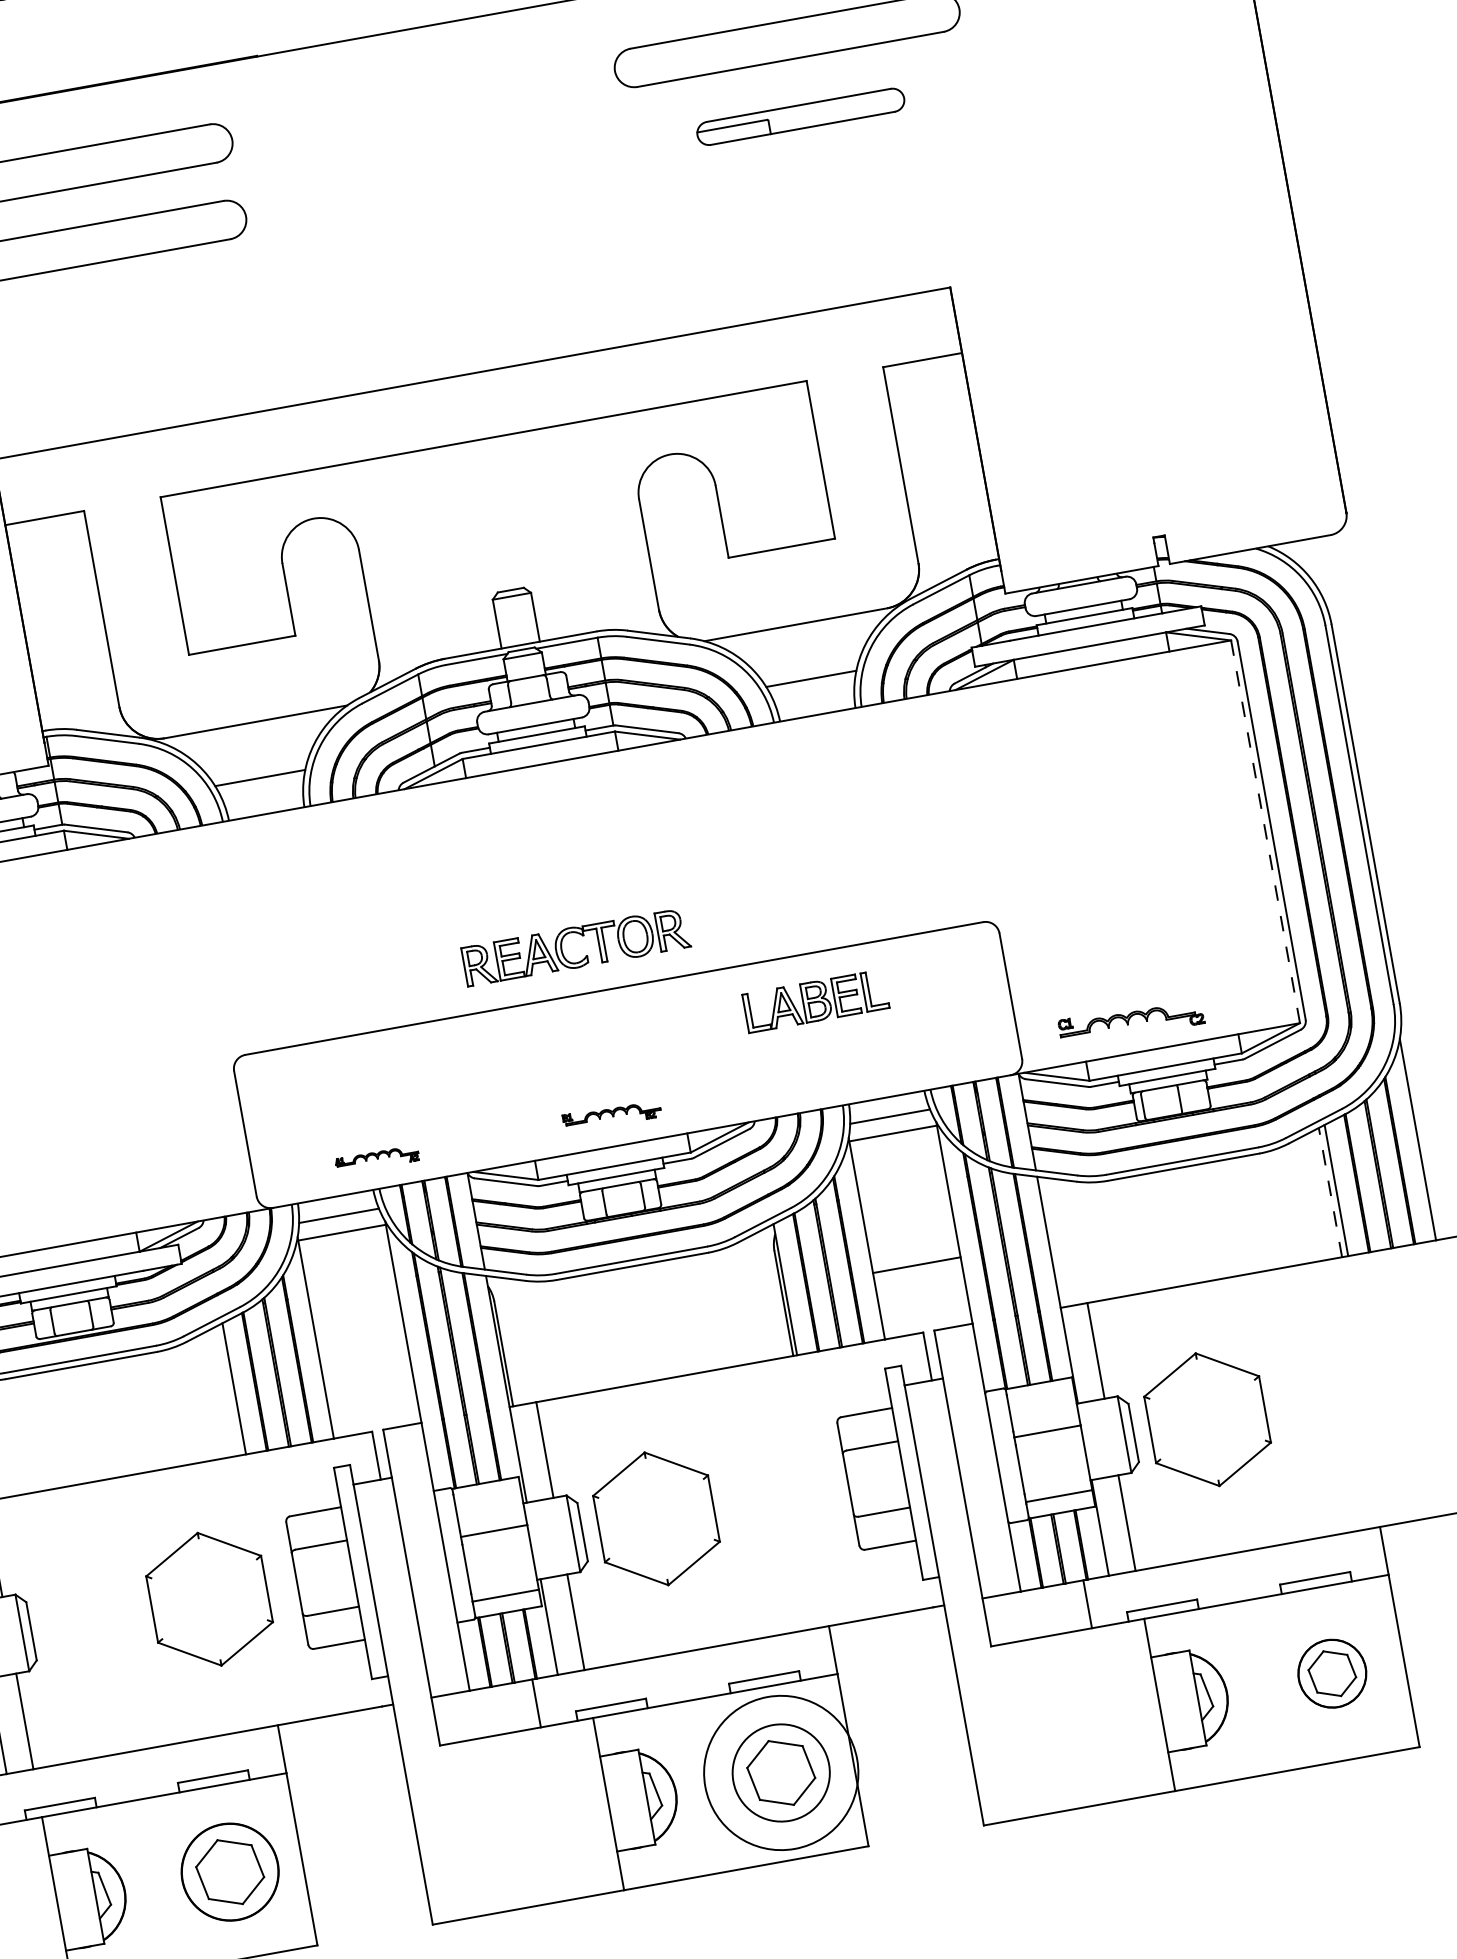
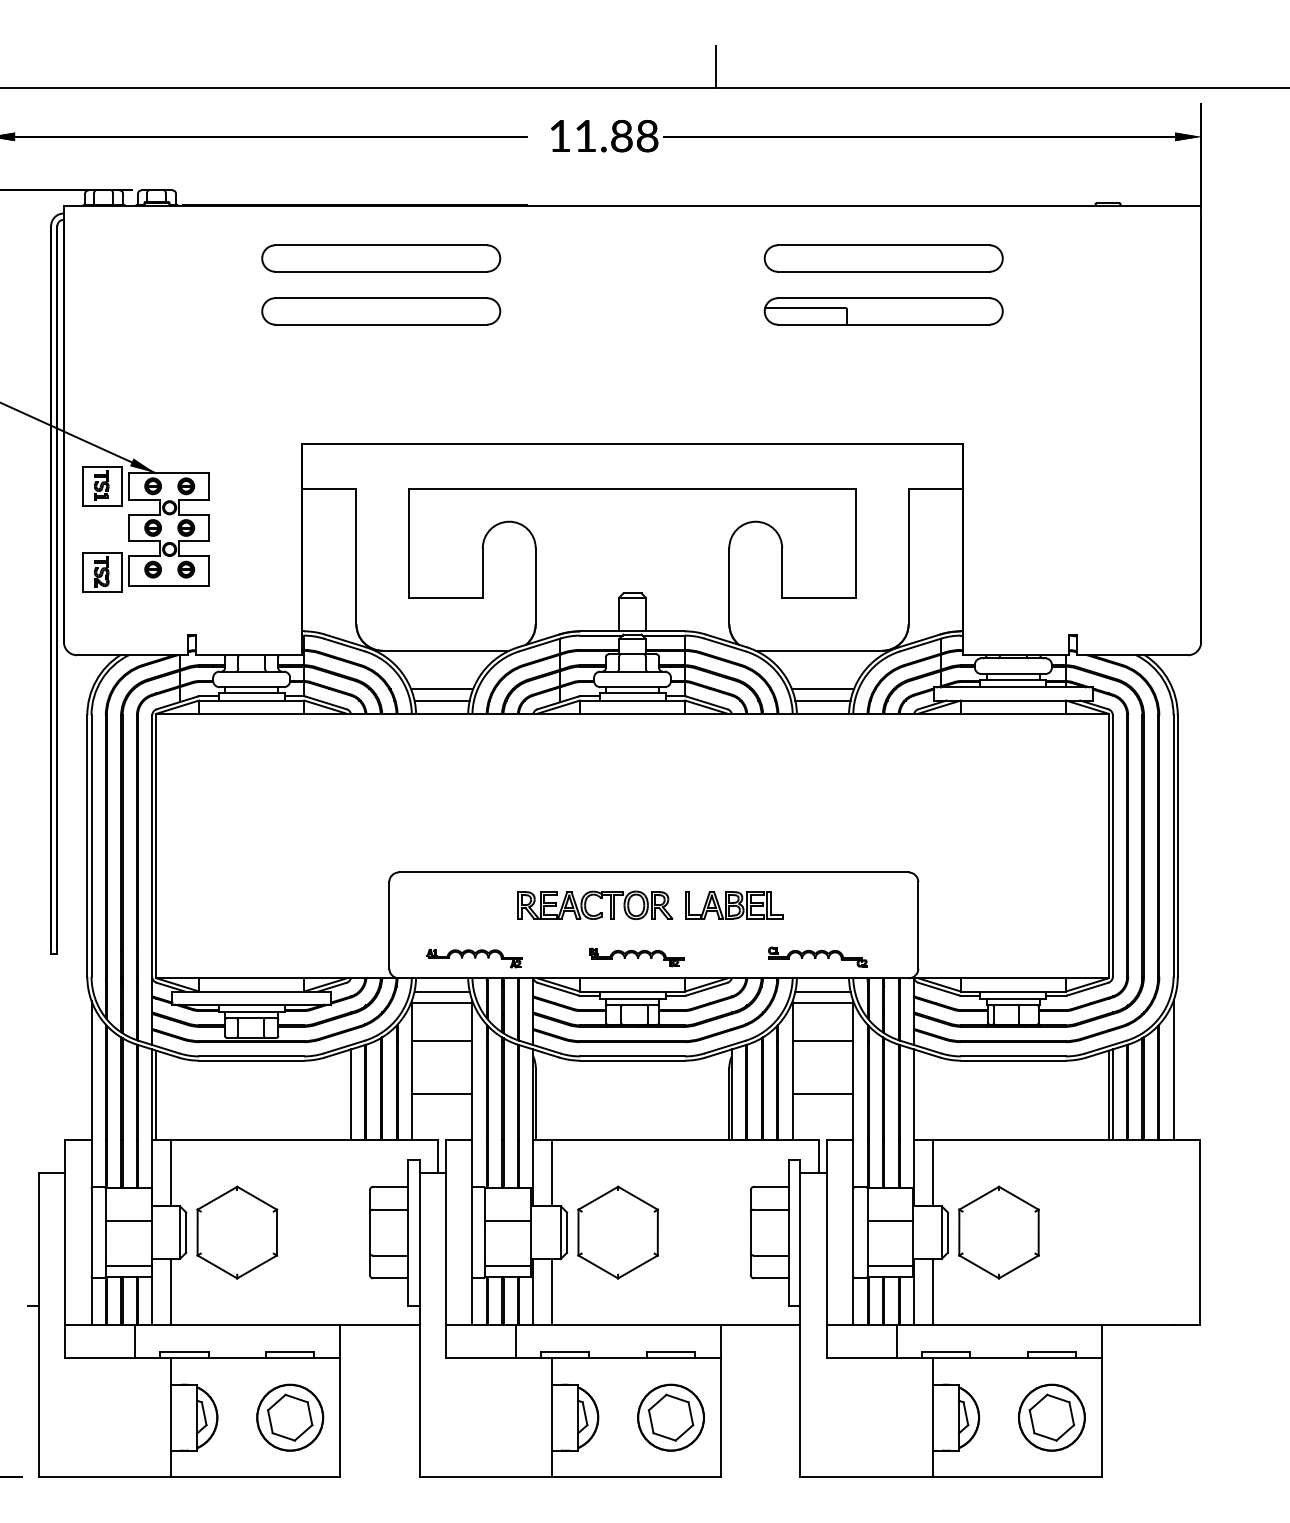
part: (800, 116) -> (883, 311), size x1.67
line: (813, 695) -> (822, 700), added
line: (262, 794) -> (441, 700), added
line: (1265, 831) -> (1108, 845), dashed -> solid
part: (578, 935) -> (598, 897), moved
part: (816, 1001) -> (734, 905), moved
part: (1130, 1021) -> (817, 956), moved
part: (611, 1116) -> (636, 957), size x1.43
part: (377, 1159) -> (474, 958), size x1.67
line: (902, 1189) -> (822, 1041), added
line: (1330, 1192) -> (1108, 1095), dashed -> solid
line: (351, 1288) -> (441, 1041), added
line: (364, 1365) -> (441, 1094), added
part: (209, 1599) -> (237, 1232), moved
part: (1331, 1673) -> (1051, 1417), size x1.43
circle: (780, 1772) -> (670, 1417), size x0.62

